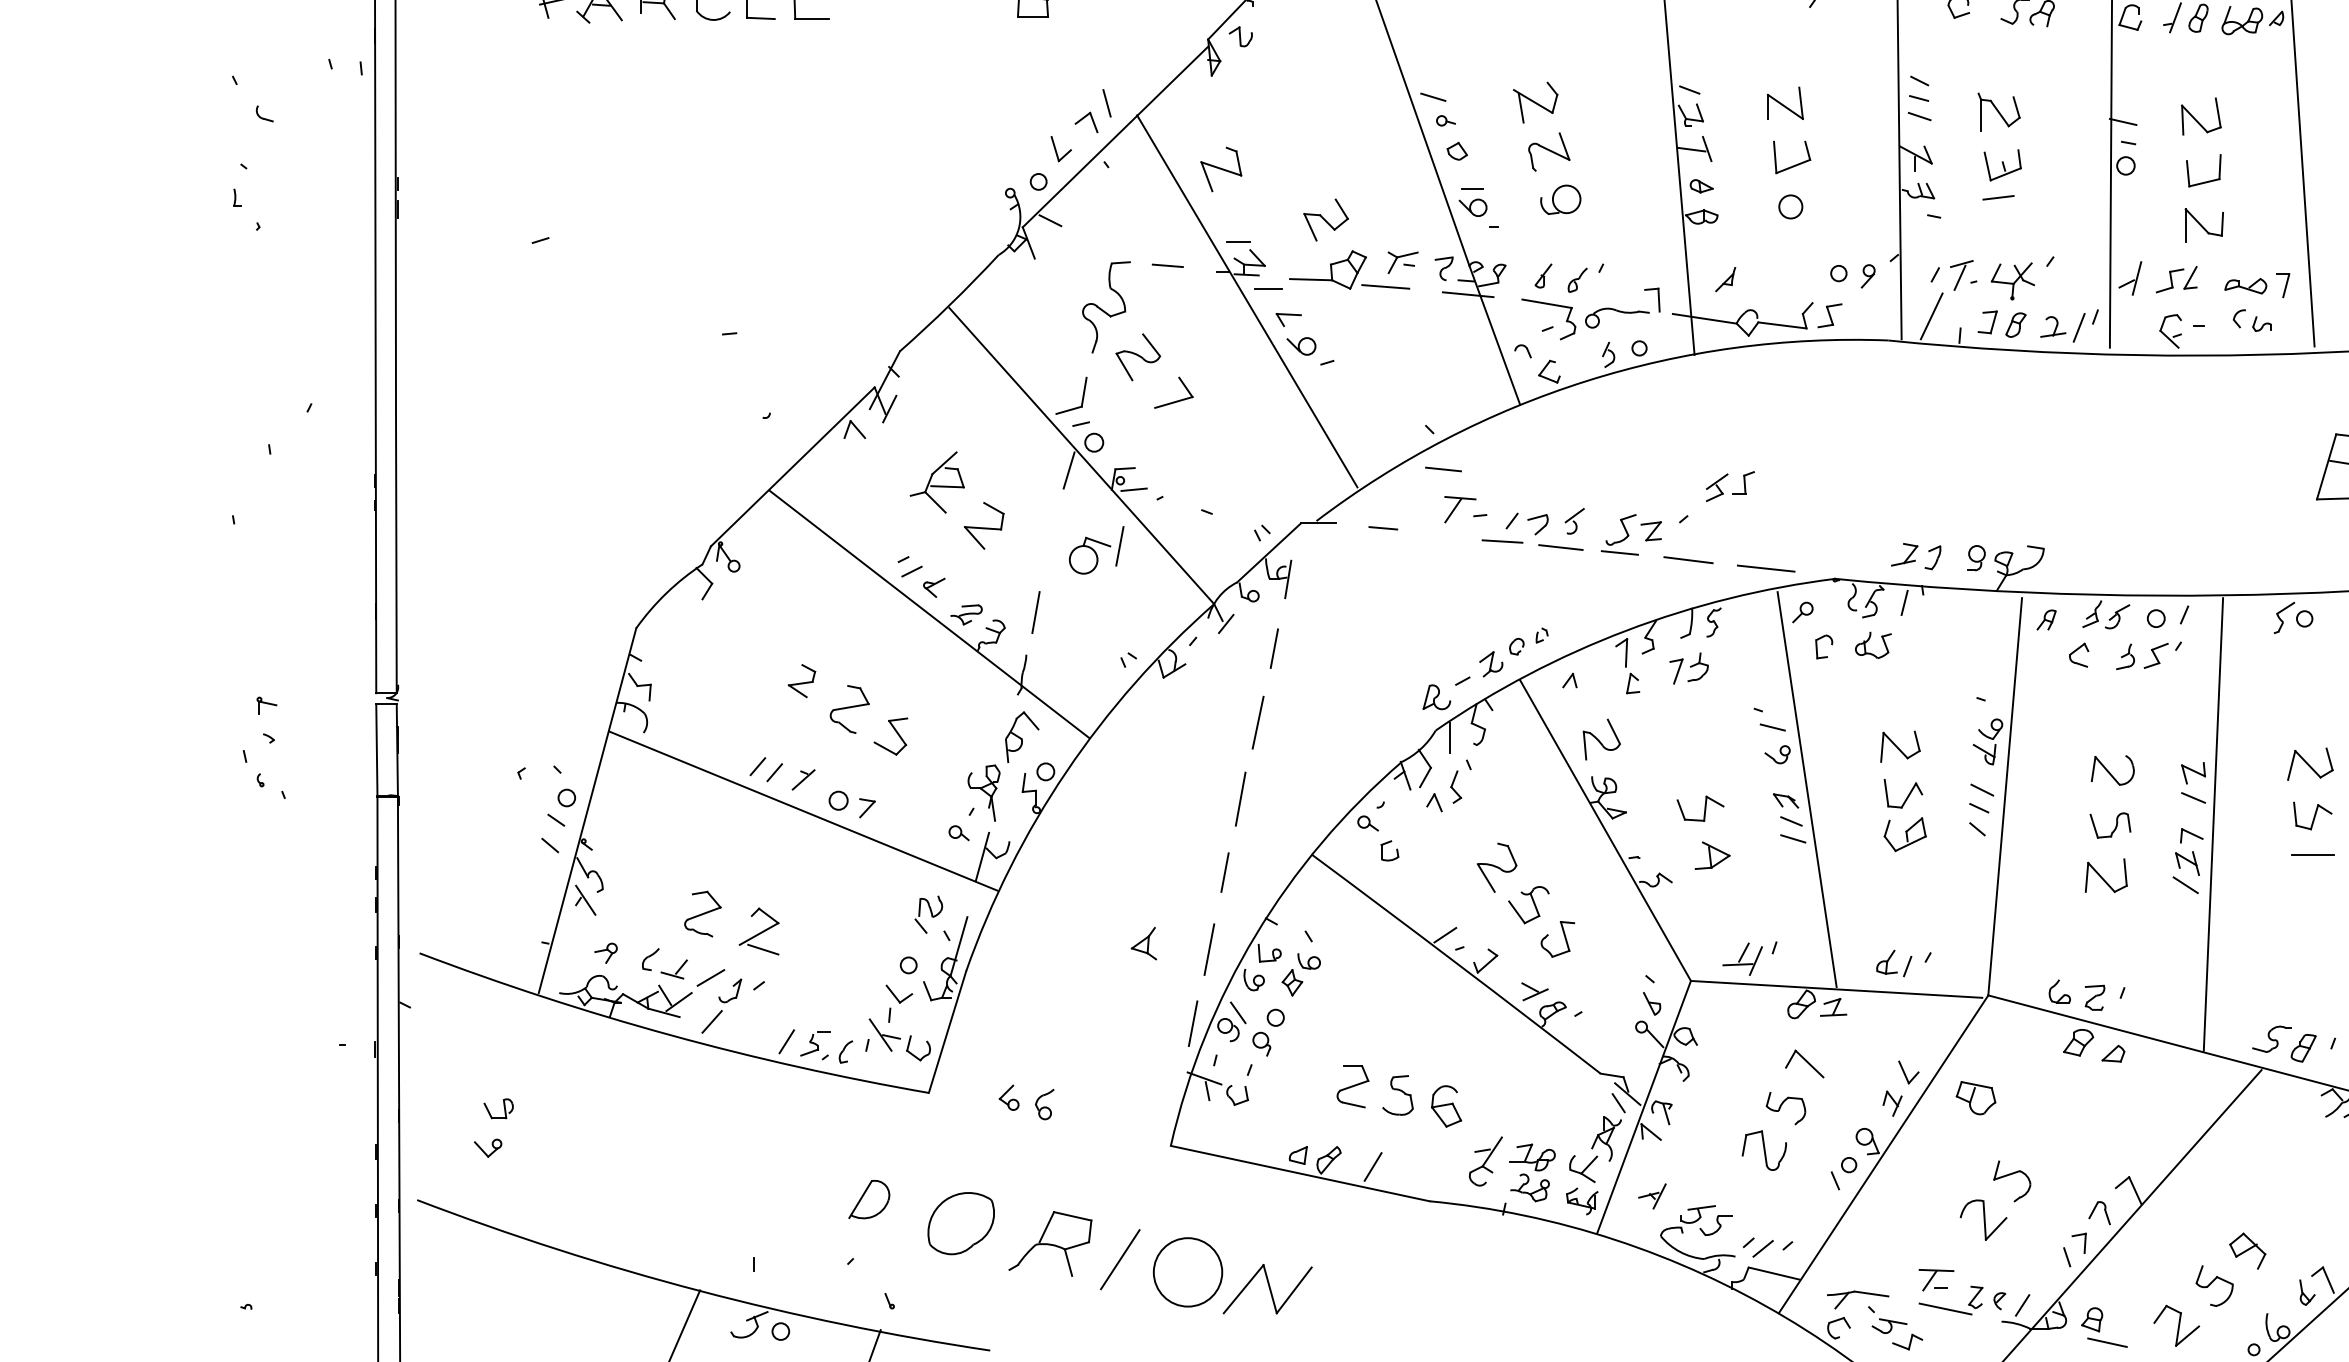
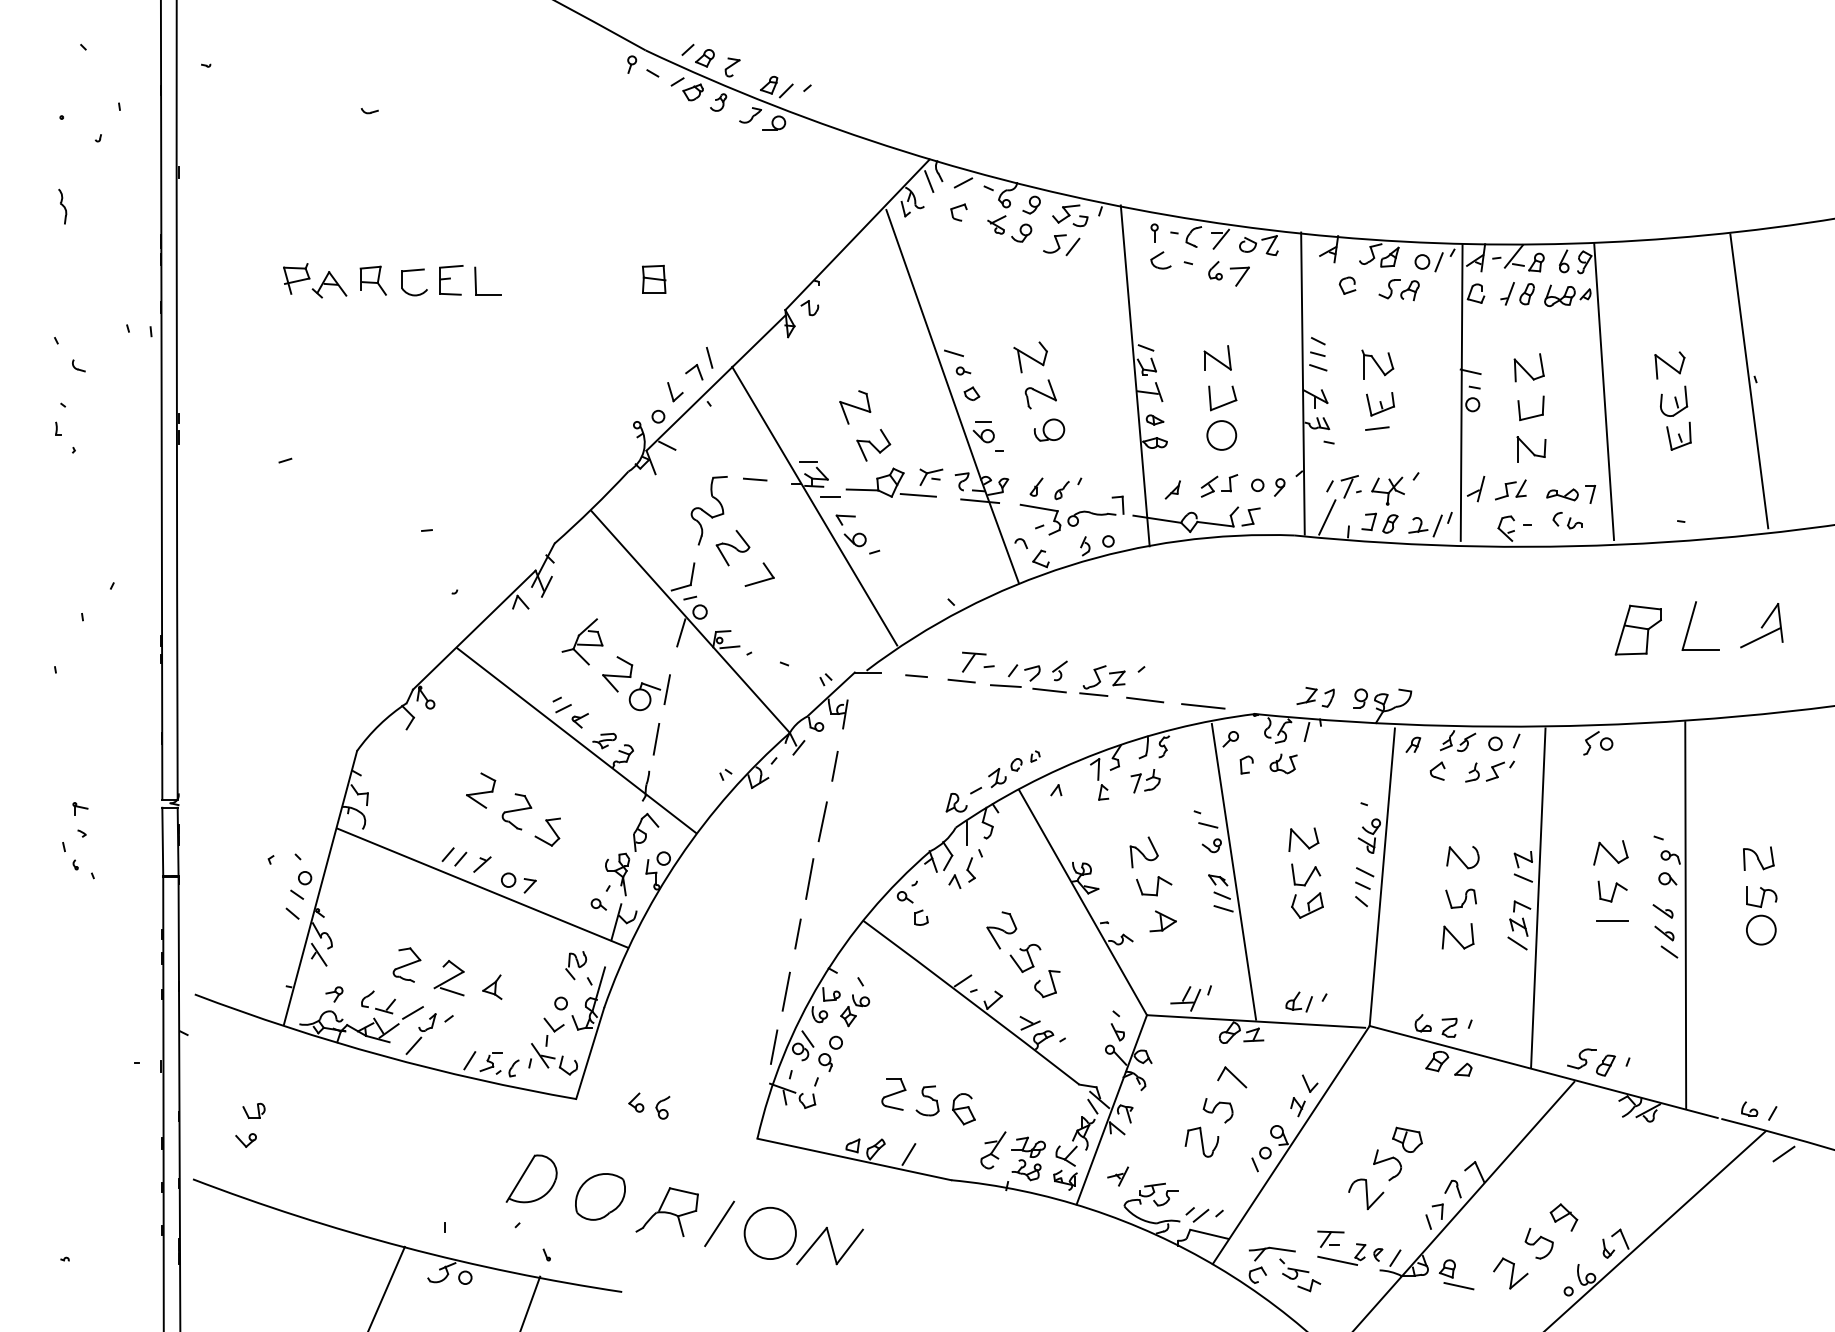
part: (1221, 169) -> (855, 407), moved
circle: (1790, 206) -> (1221, 435), size x1.67
line: (1443, 468) -> (961, 680), moved
part: (1730, 486) -> (1219, 485), moved
part: (1096, 550) -> (649, 692), moved
part: (802, 680) -> (481, 790), size x1.43
part: (1600, 739) -> (1143, 852), moved
part: (1144, 942) -> (492, 986), moved
part: (1976, 1097) -> (1407, 1139), moved
part: (869, 1199) -> (531, 1178), size x1.67

